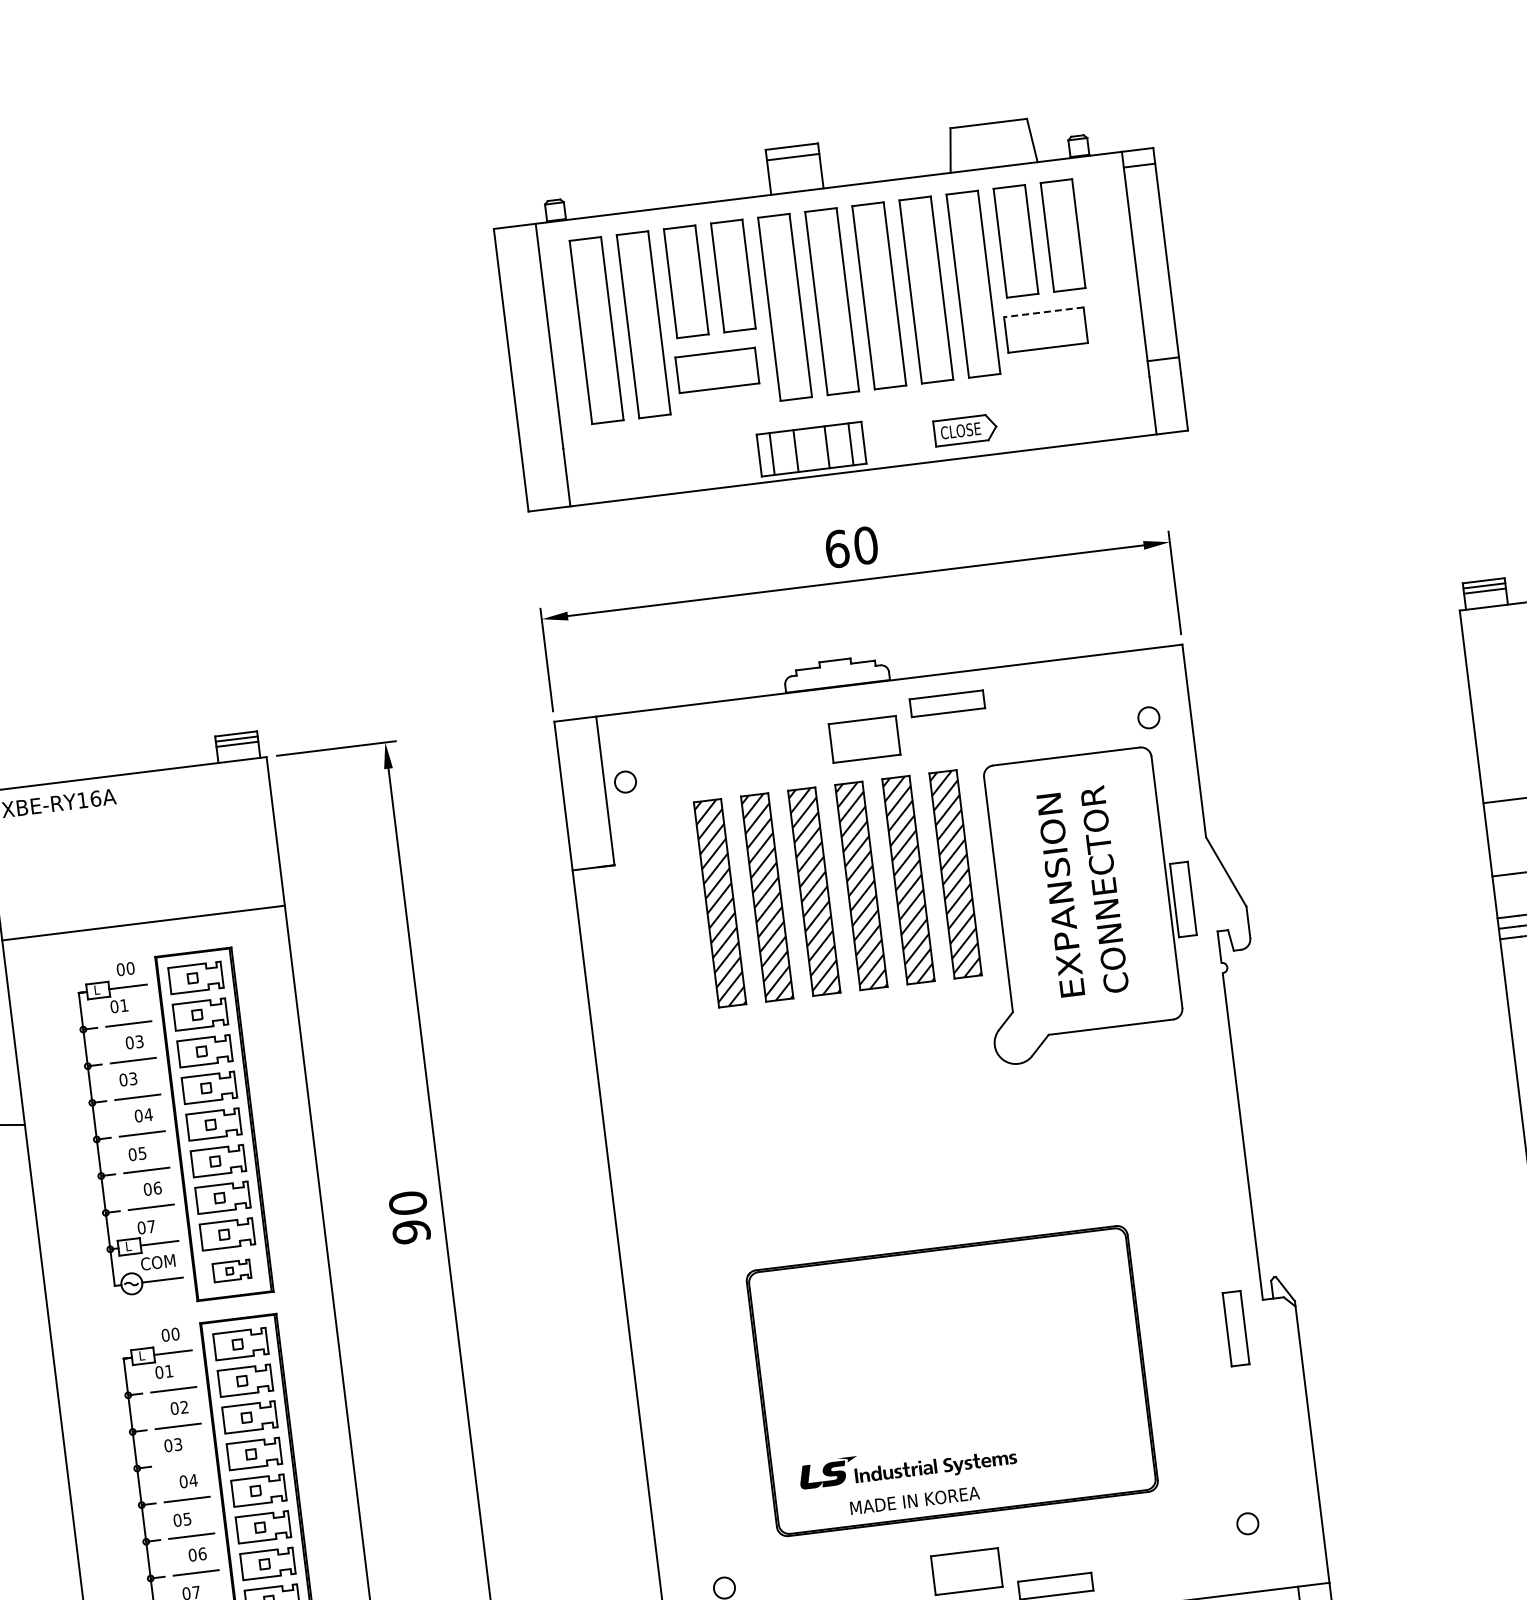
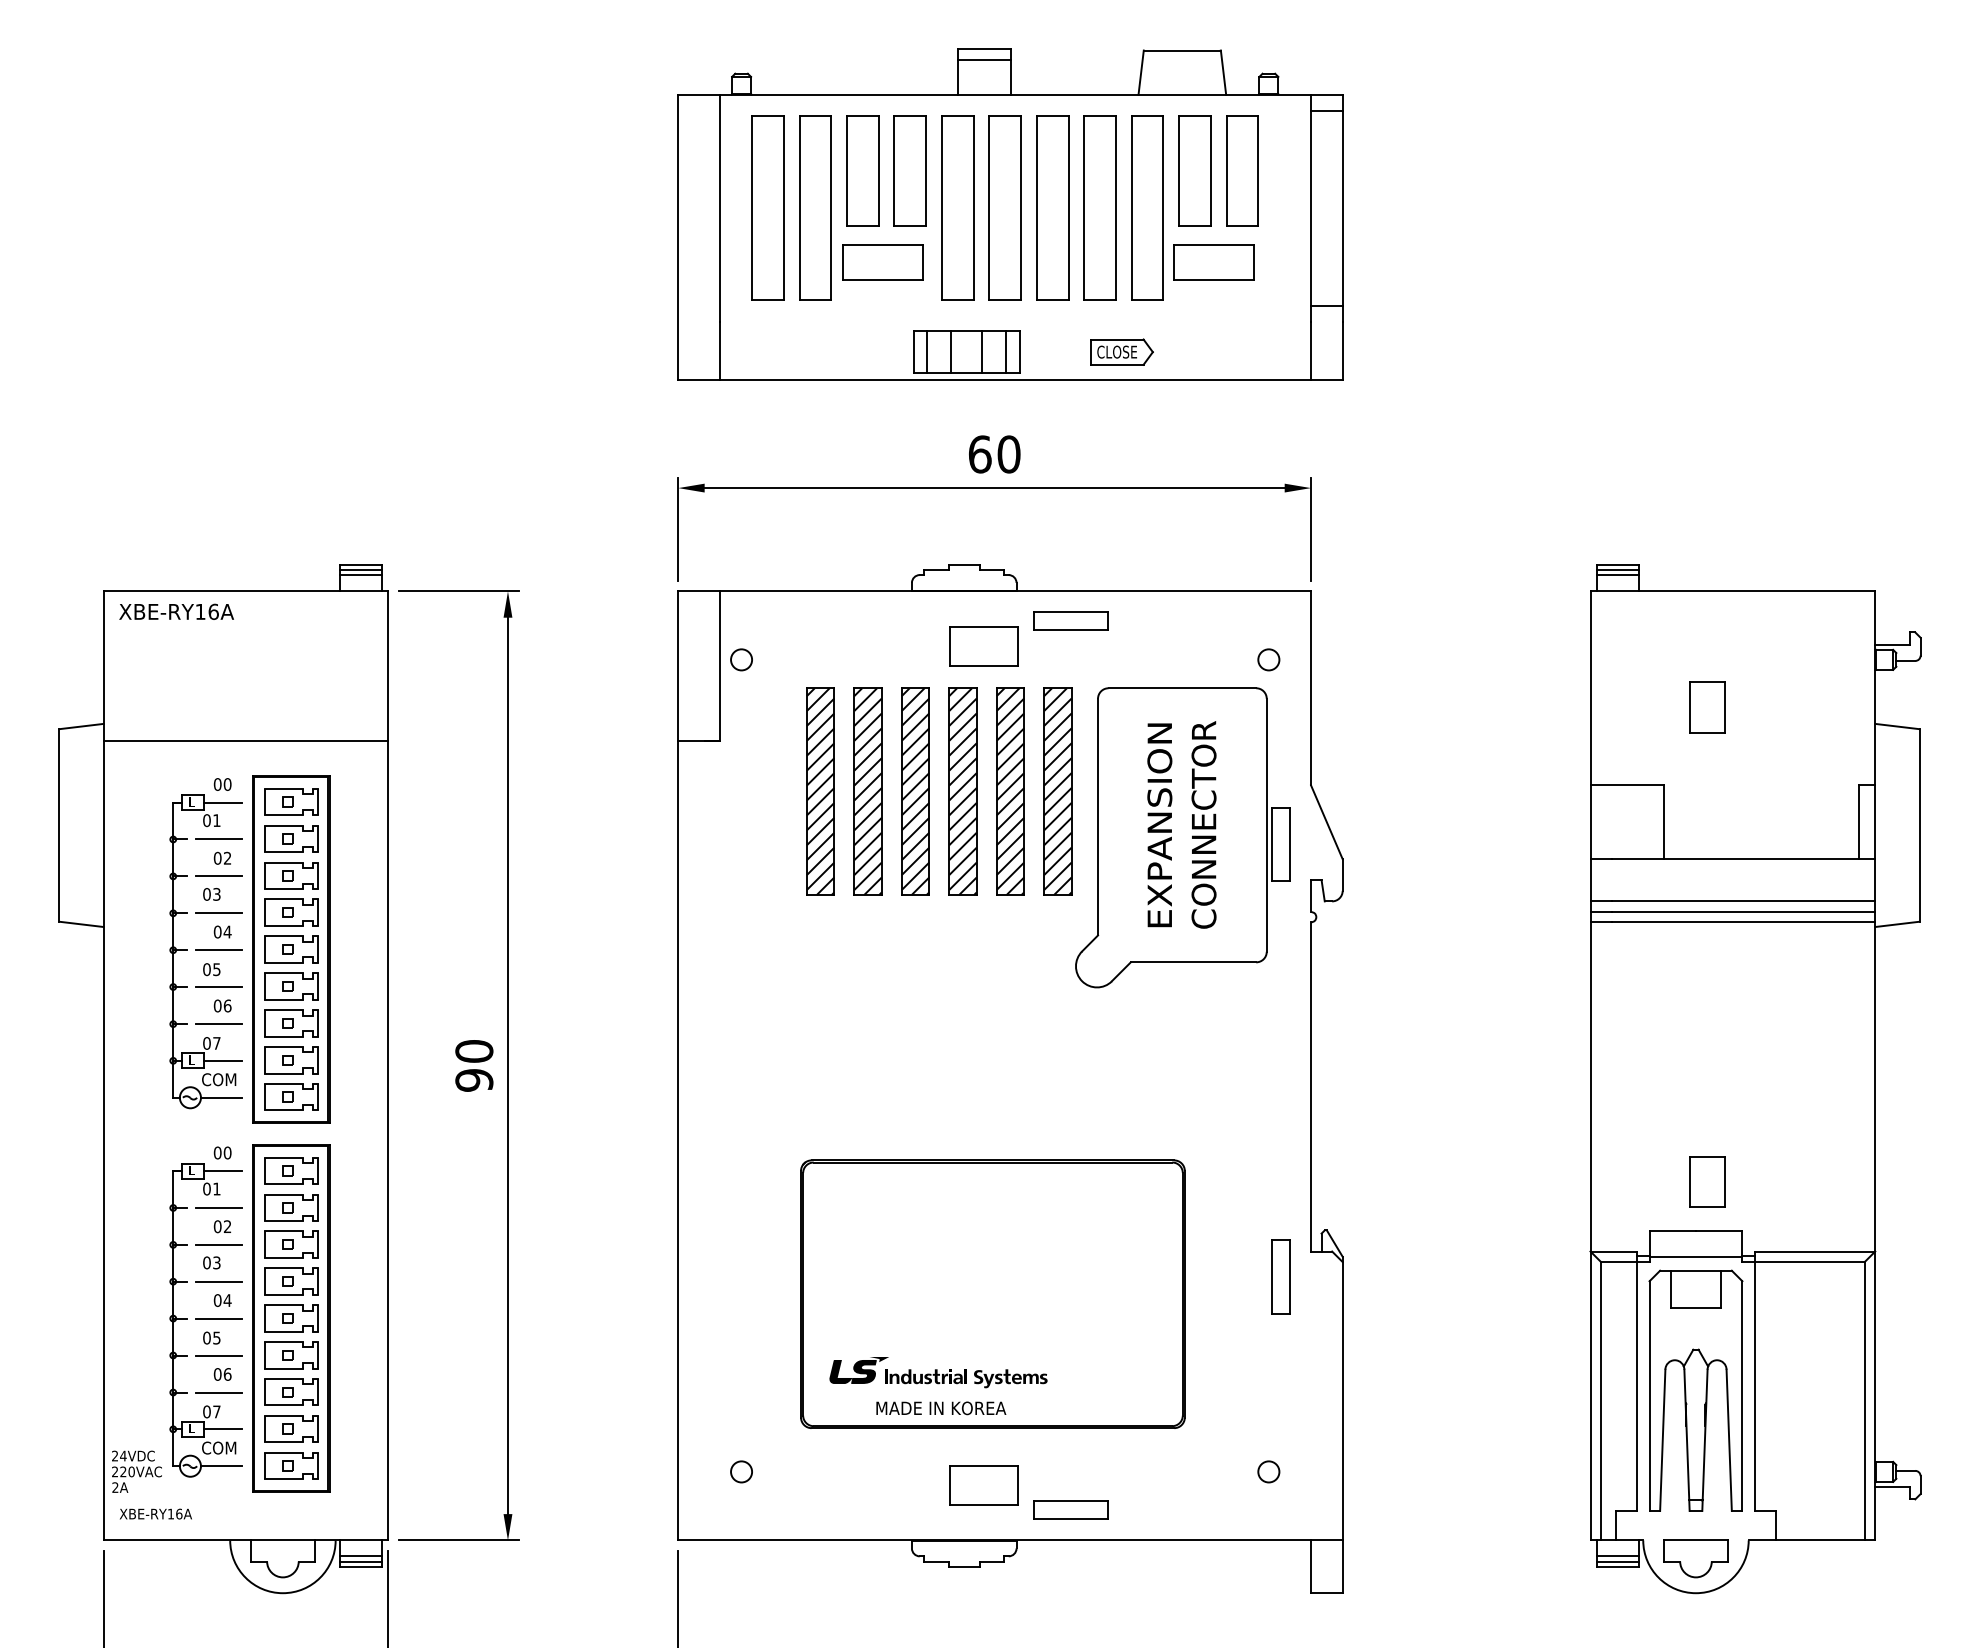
line: (1043, 312) -> (1213, 244), dashed -> solid
text: (139, 1041) -> (227, 858), 03 -> 02
part: (232, 1270) -> (291, 1096), size x1.43
line: (182, 1462) -> (218, 1281), added

